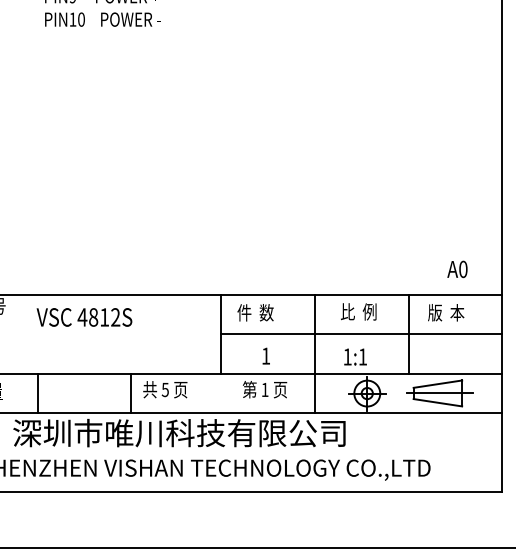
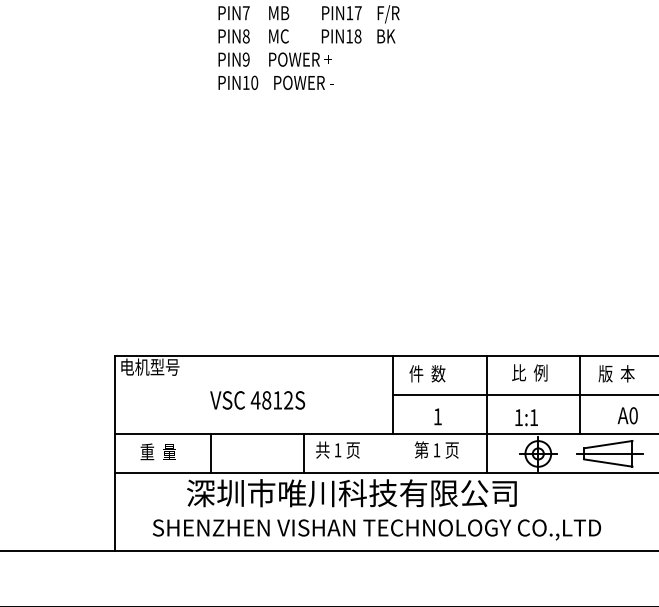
text: (457, 269) -> (627, 415), moved
text: (84, 317) -> (257, 400), moved
text: (164, 390) -> (337, 450), 5 -> 1

